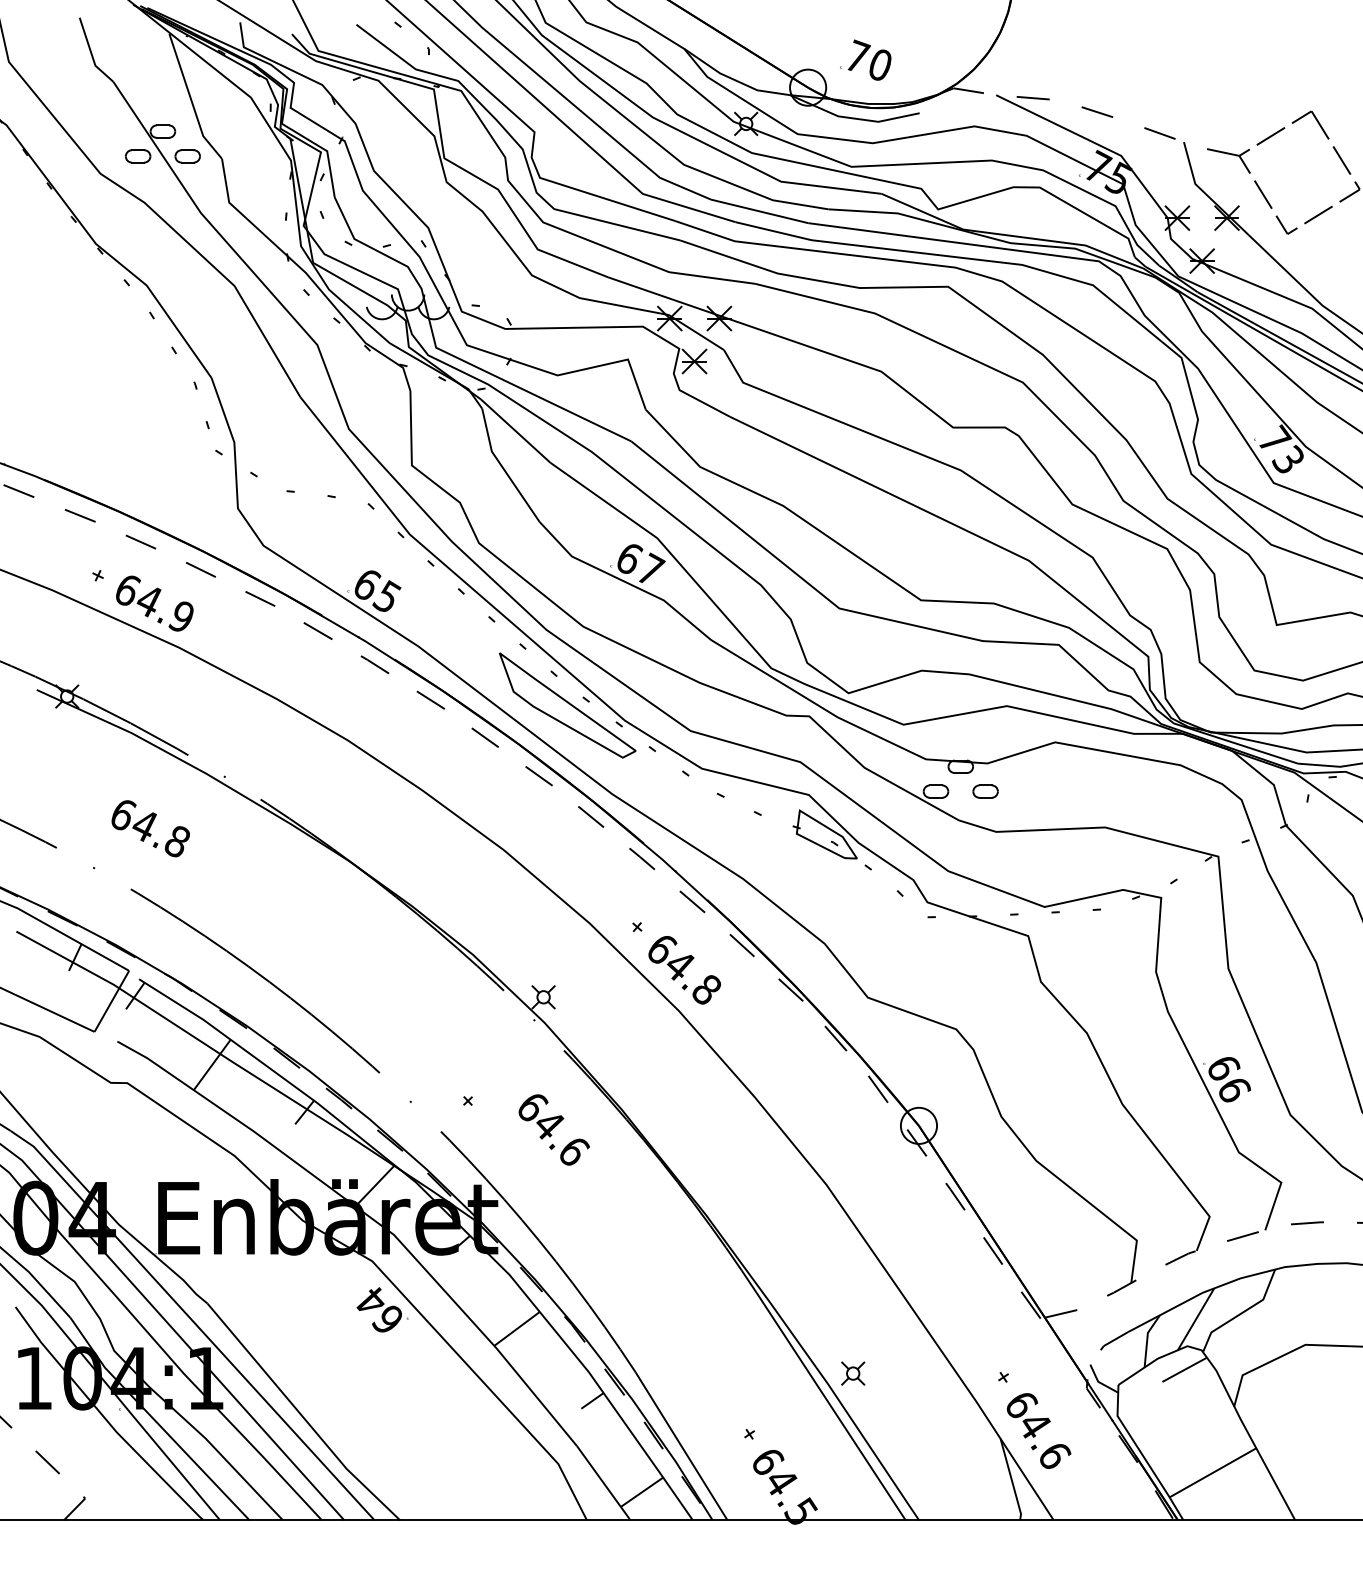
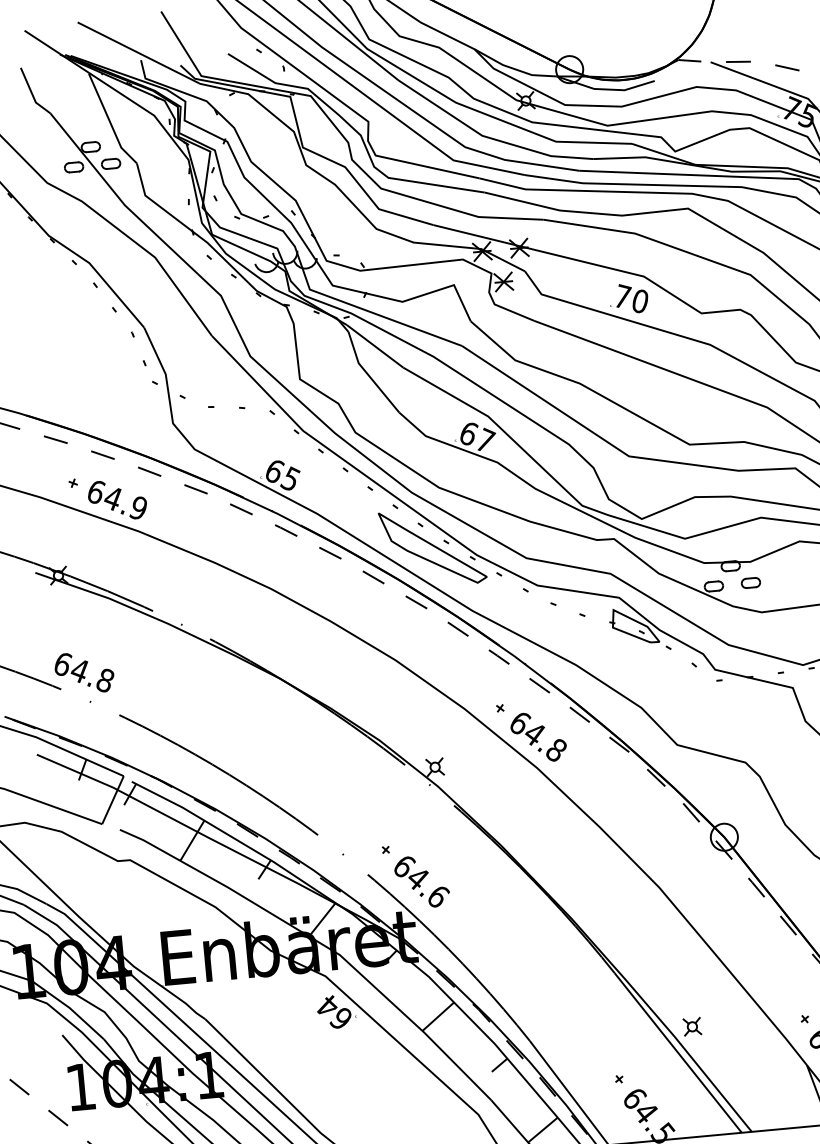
part: (865, 59) -> (628, 298), moved
text: (150, 828) -> (84, 672), moved
text: (553, 1129) -> (421, 881), moved

